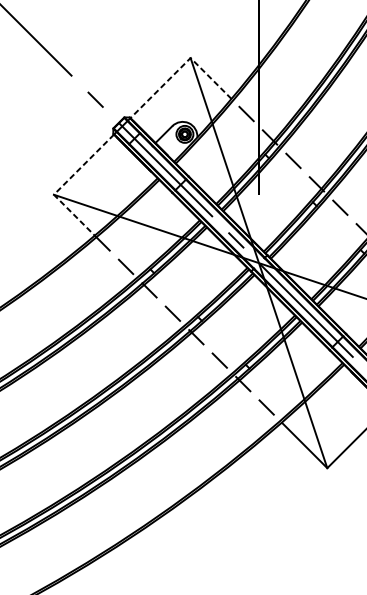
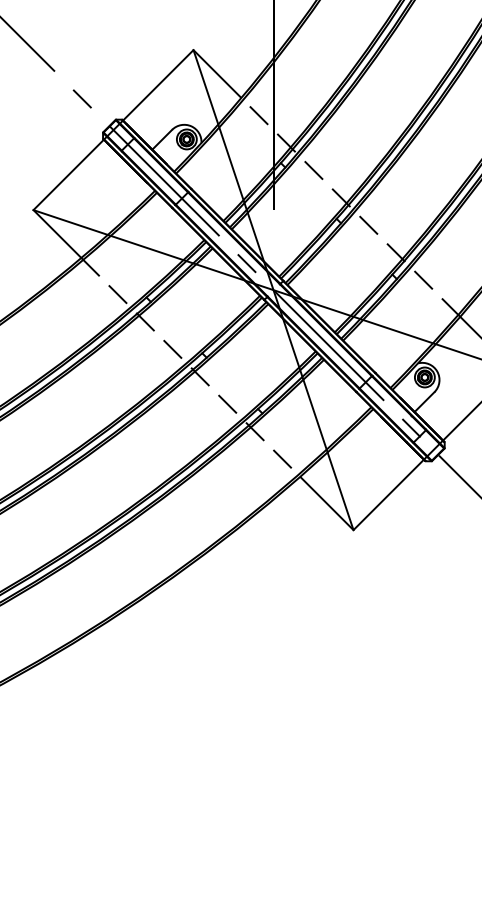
line: (181, 67) -> (182, 61), dashed -> solid
line: (63, 185) -> (44, 199), dashed -> solid

